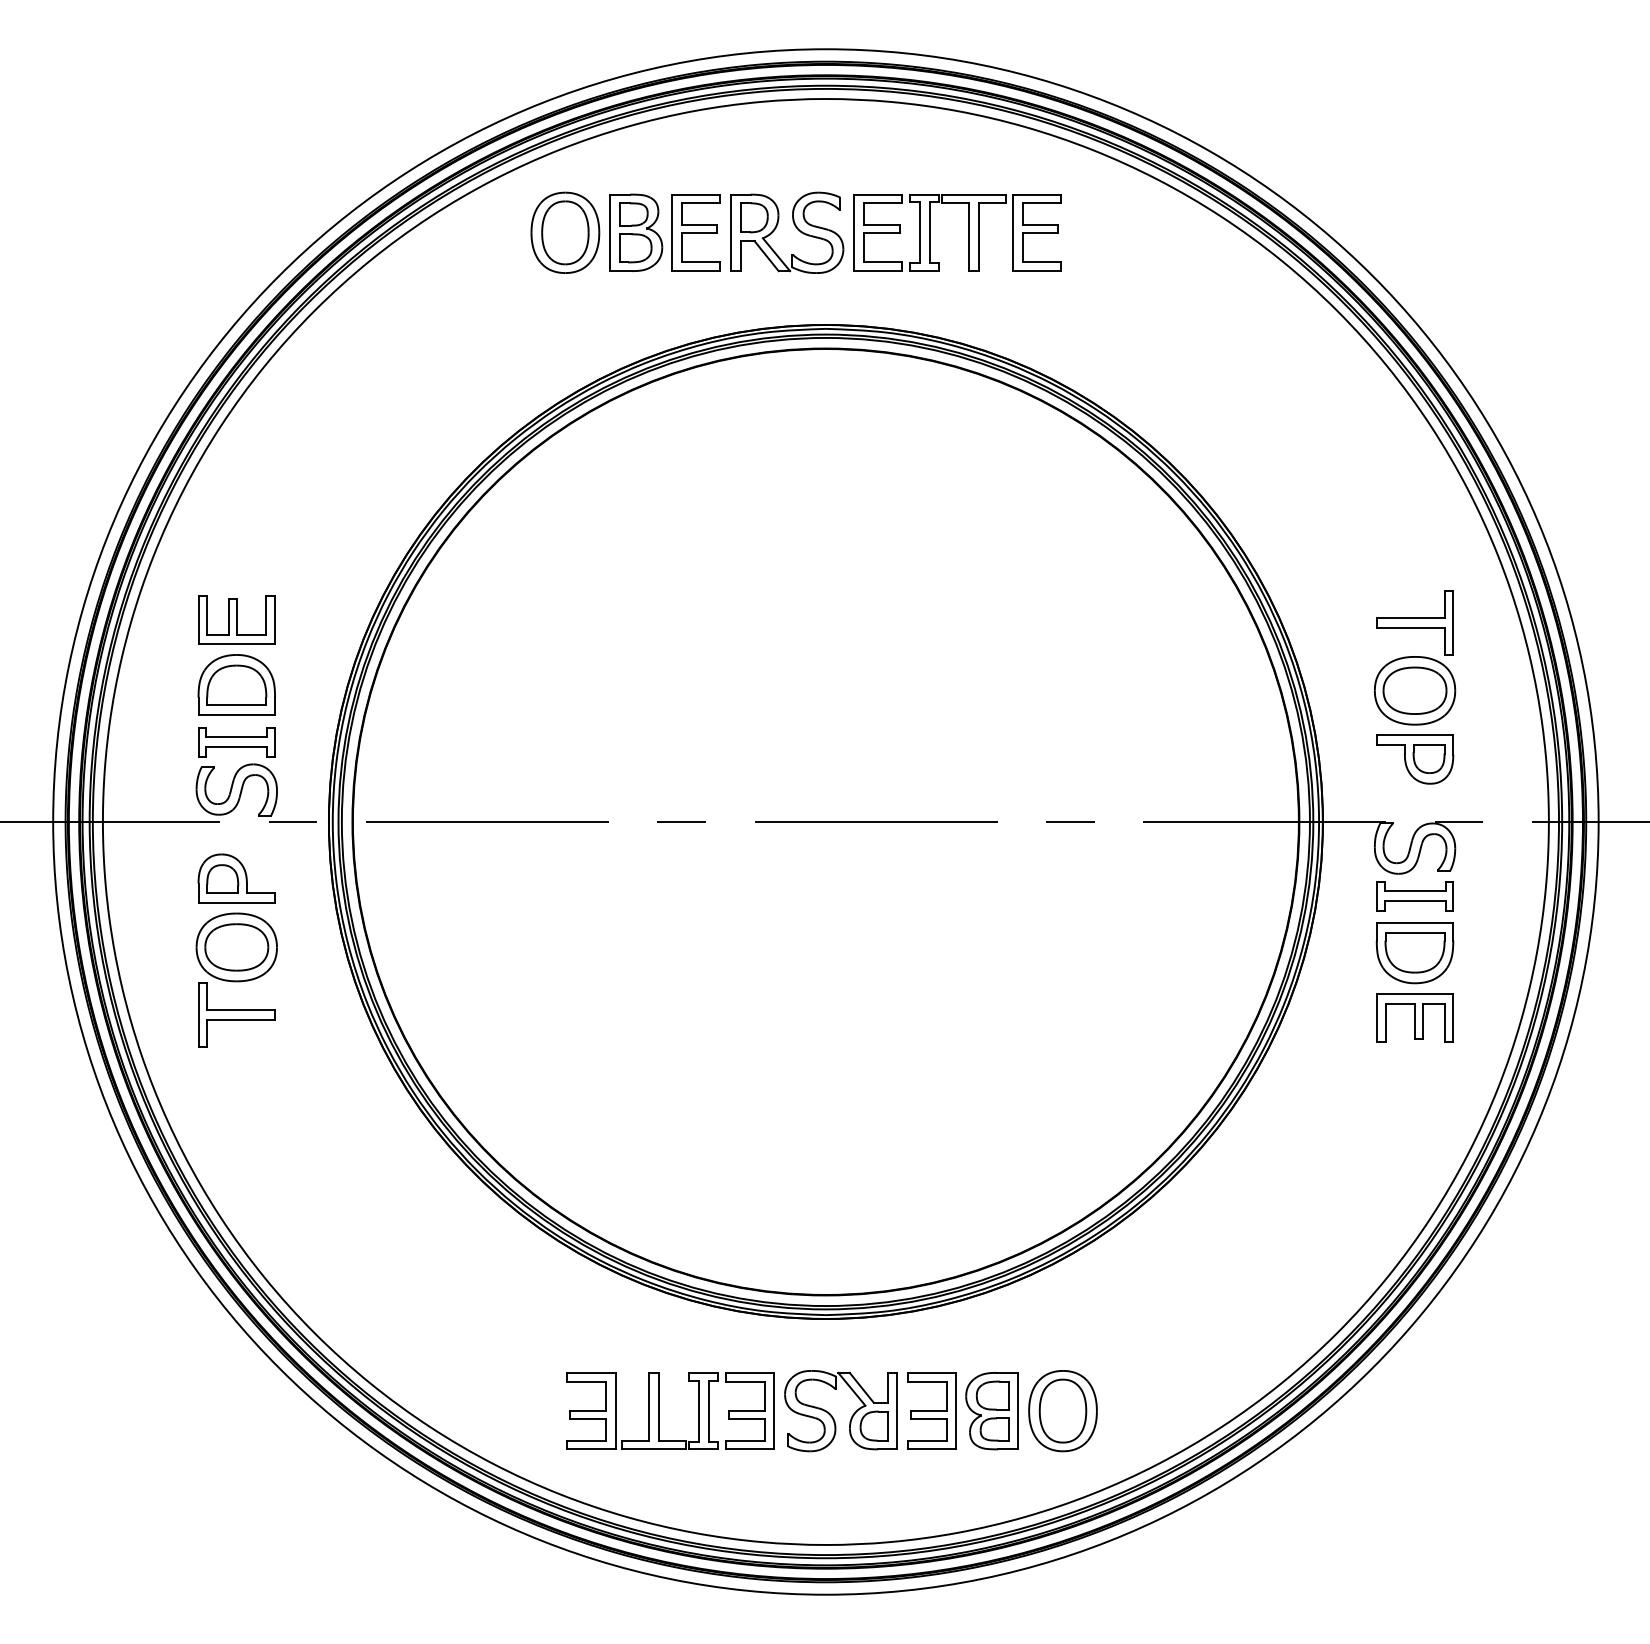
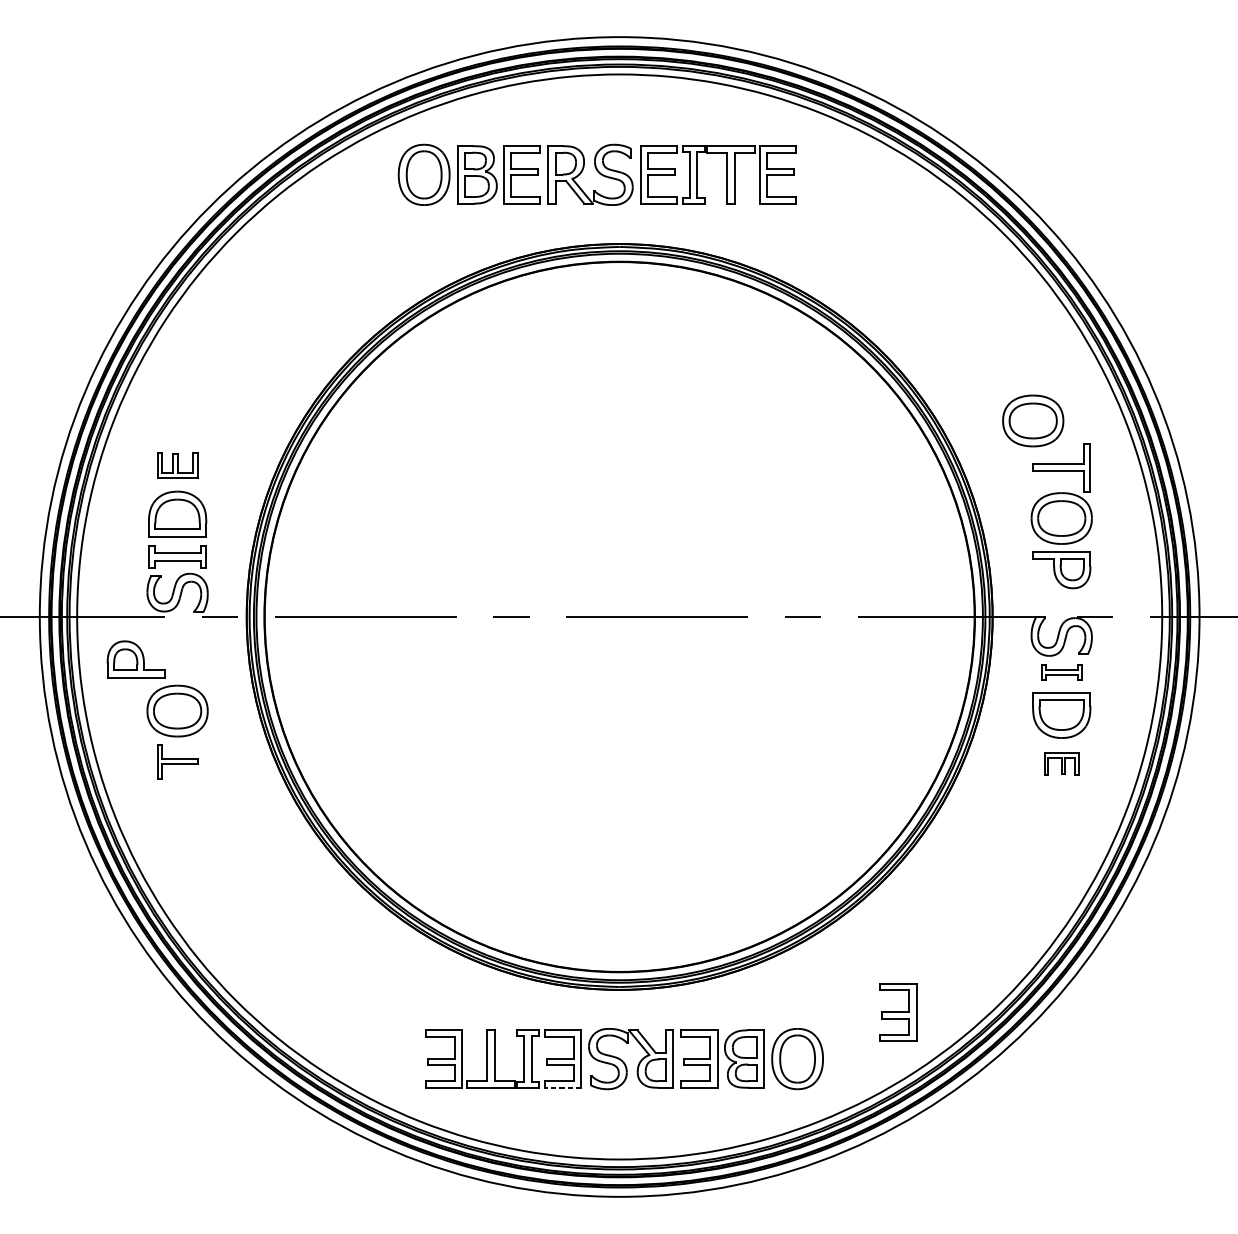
part: (1377, 560) -> (1033, 420), added
part: (236, 619) -> (177, 465), size x0.7
part: (236, 878) -> (136, 659), moved
part: (1414, 896) -> (1061, 672), size x0.7
part: (236, 1014) -> (177, 761), size x0.7
part: (1414, 1017) -> (1061, 763), size x0.6
part: (1196, 1348) -> (897, 1012), added
line: (749, 1449) -> (562, 1087), solid -> dashed

